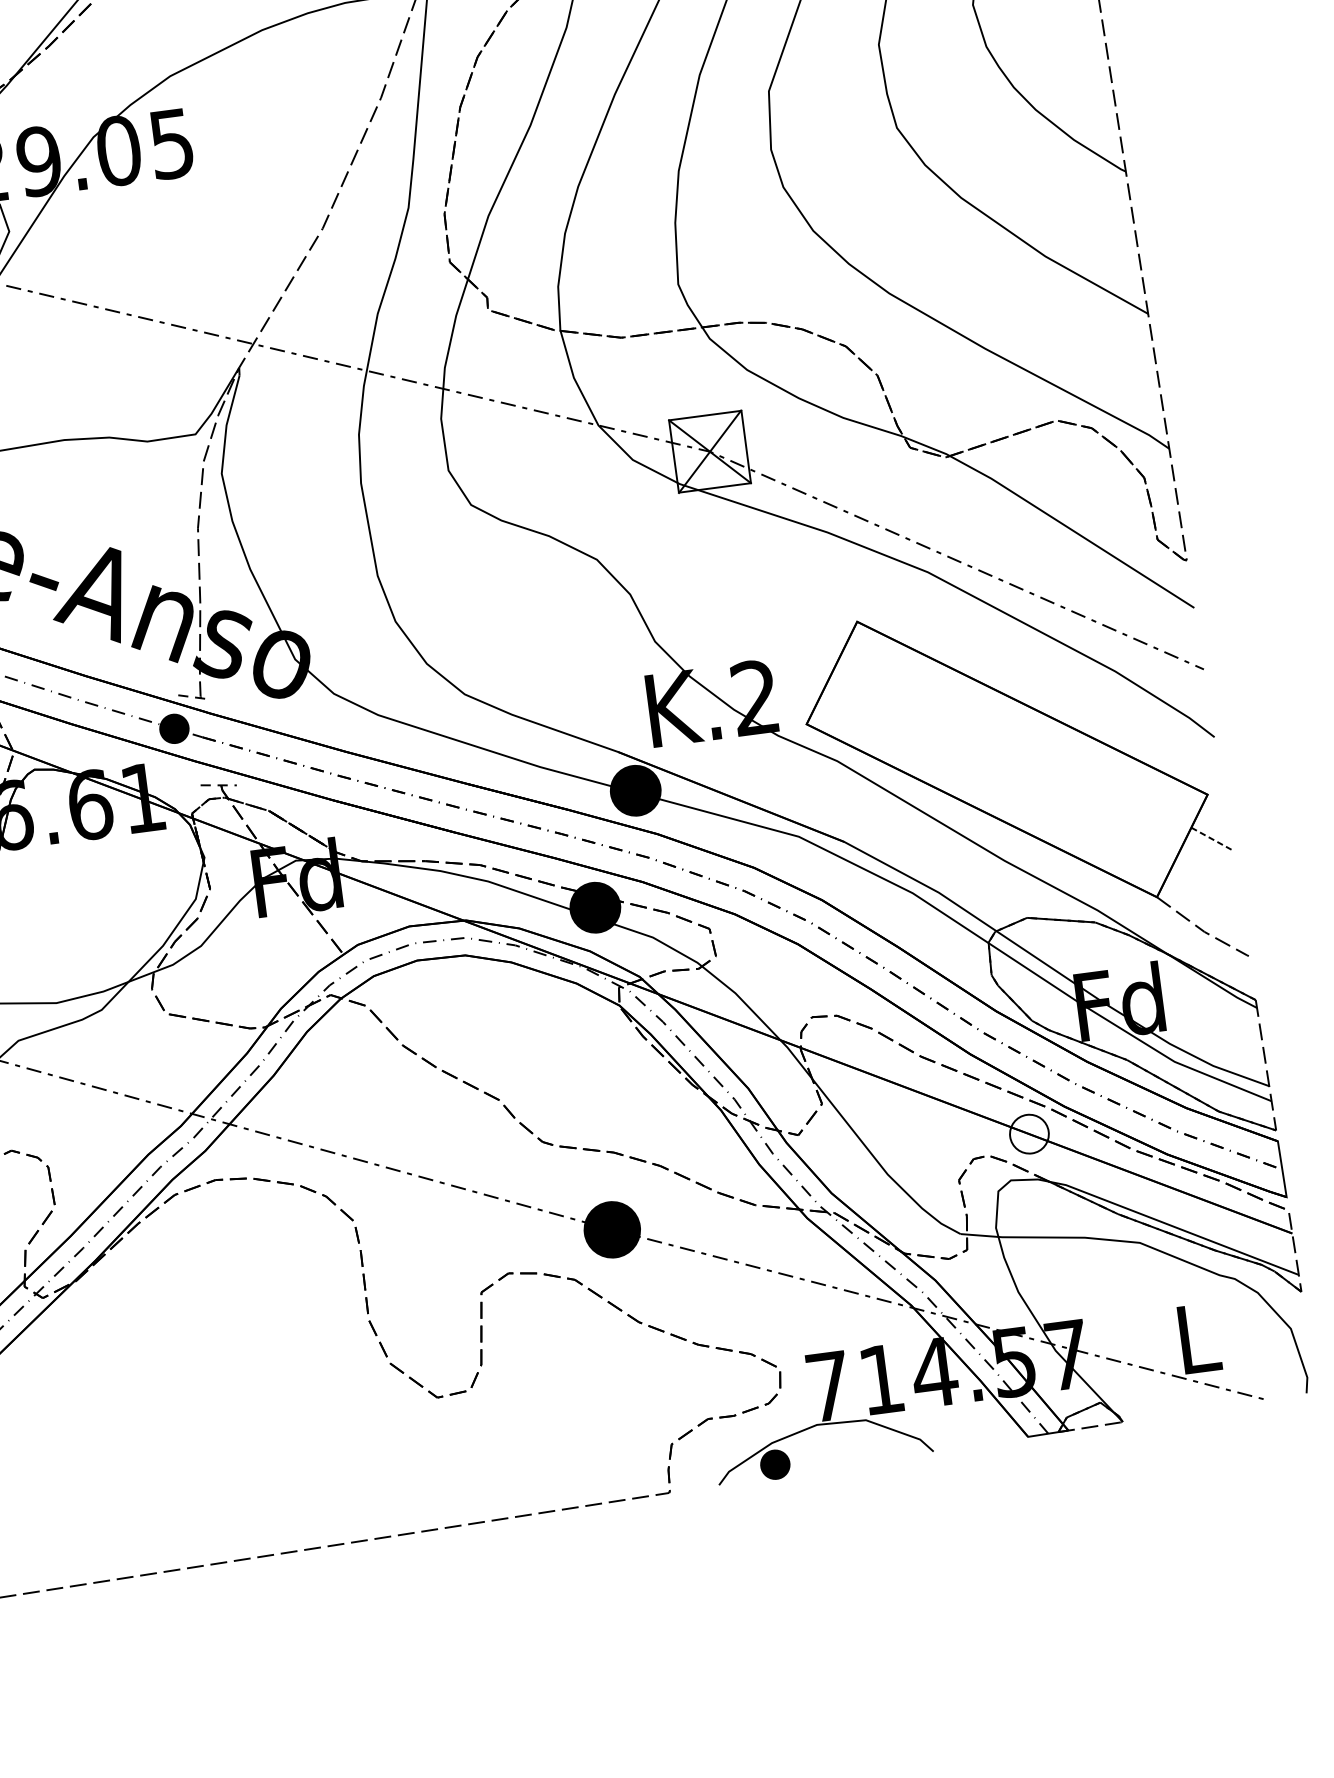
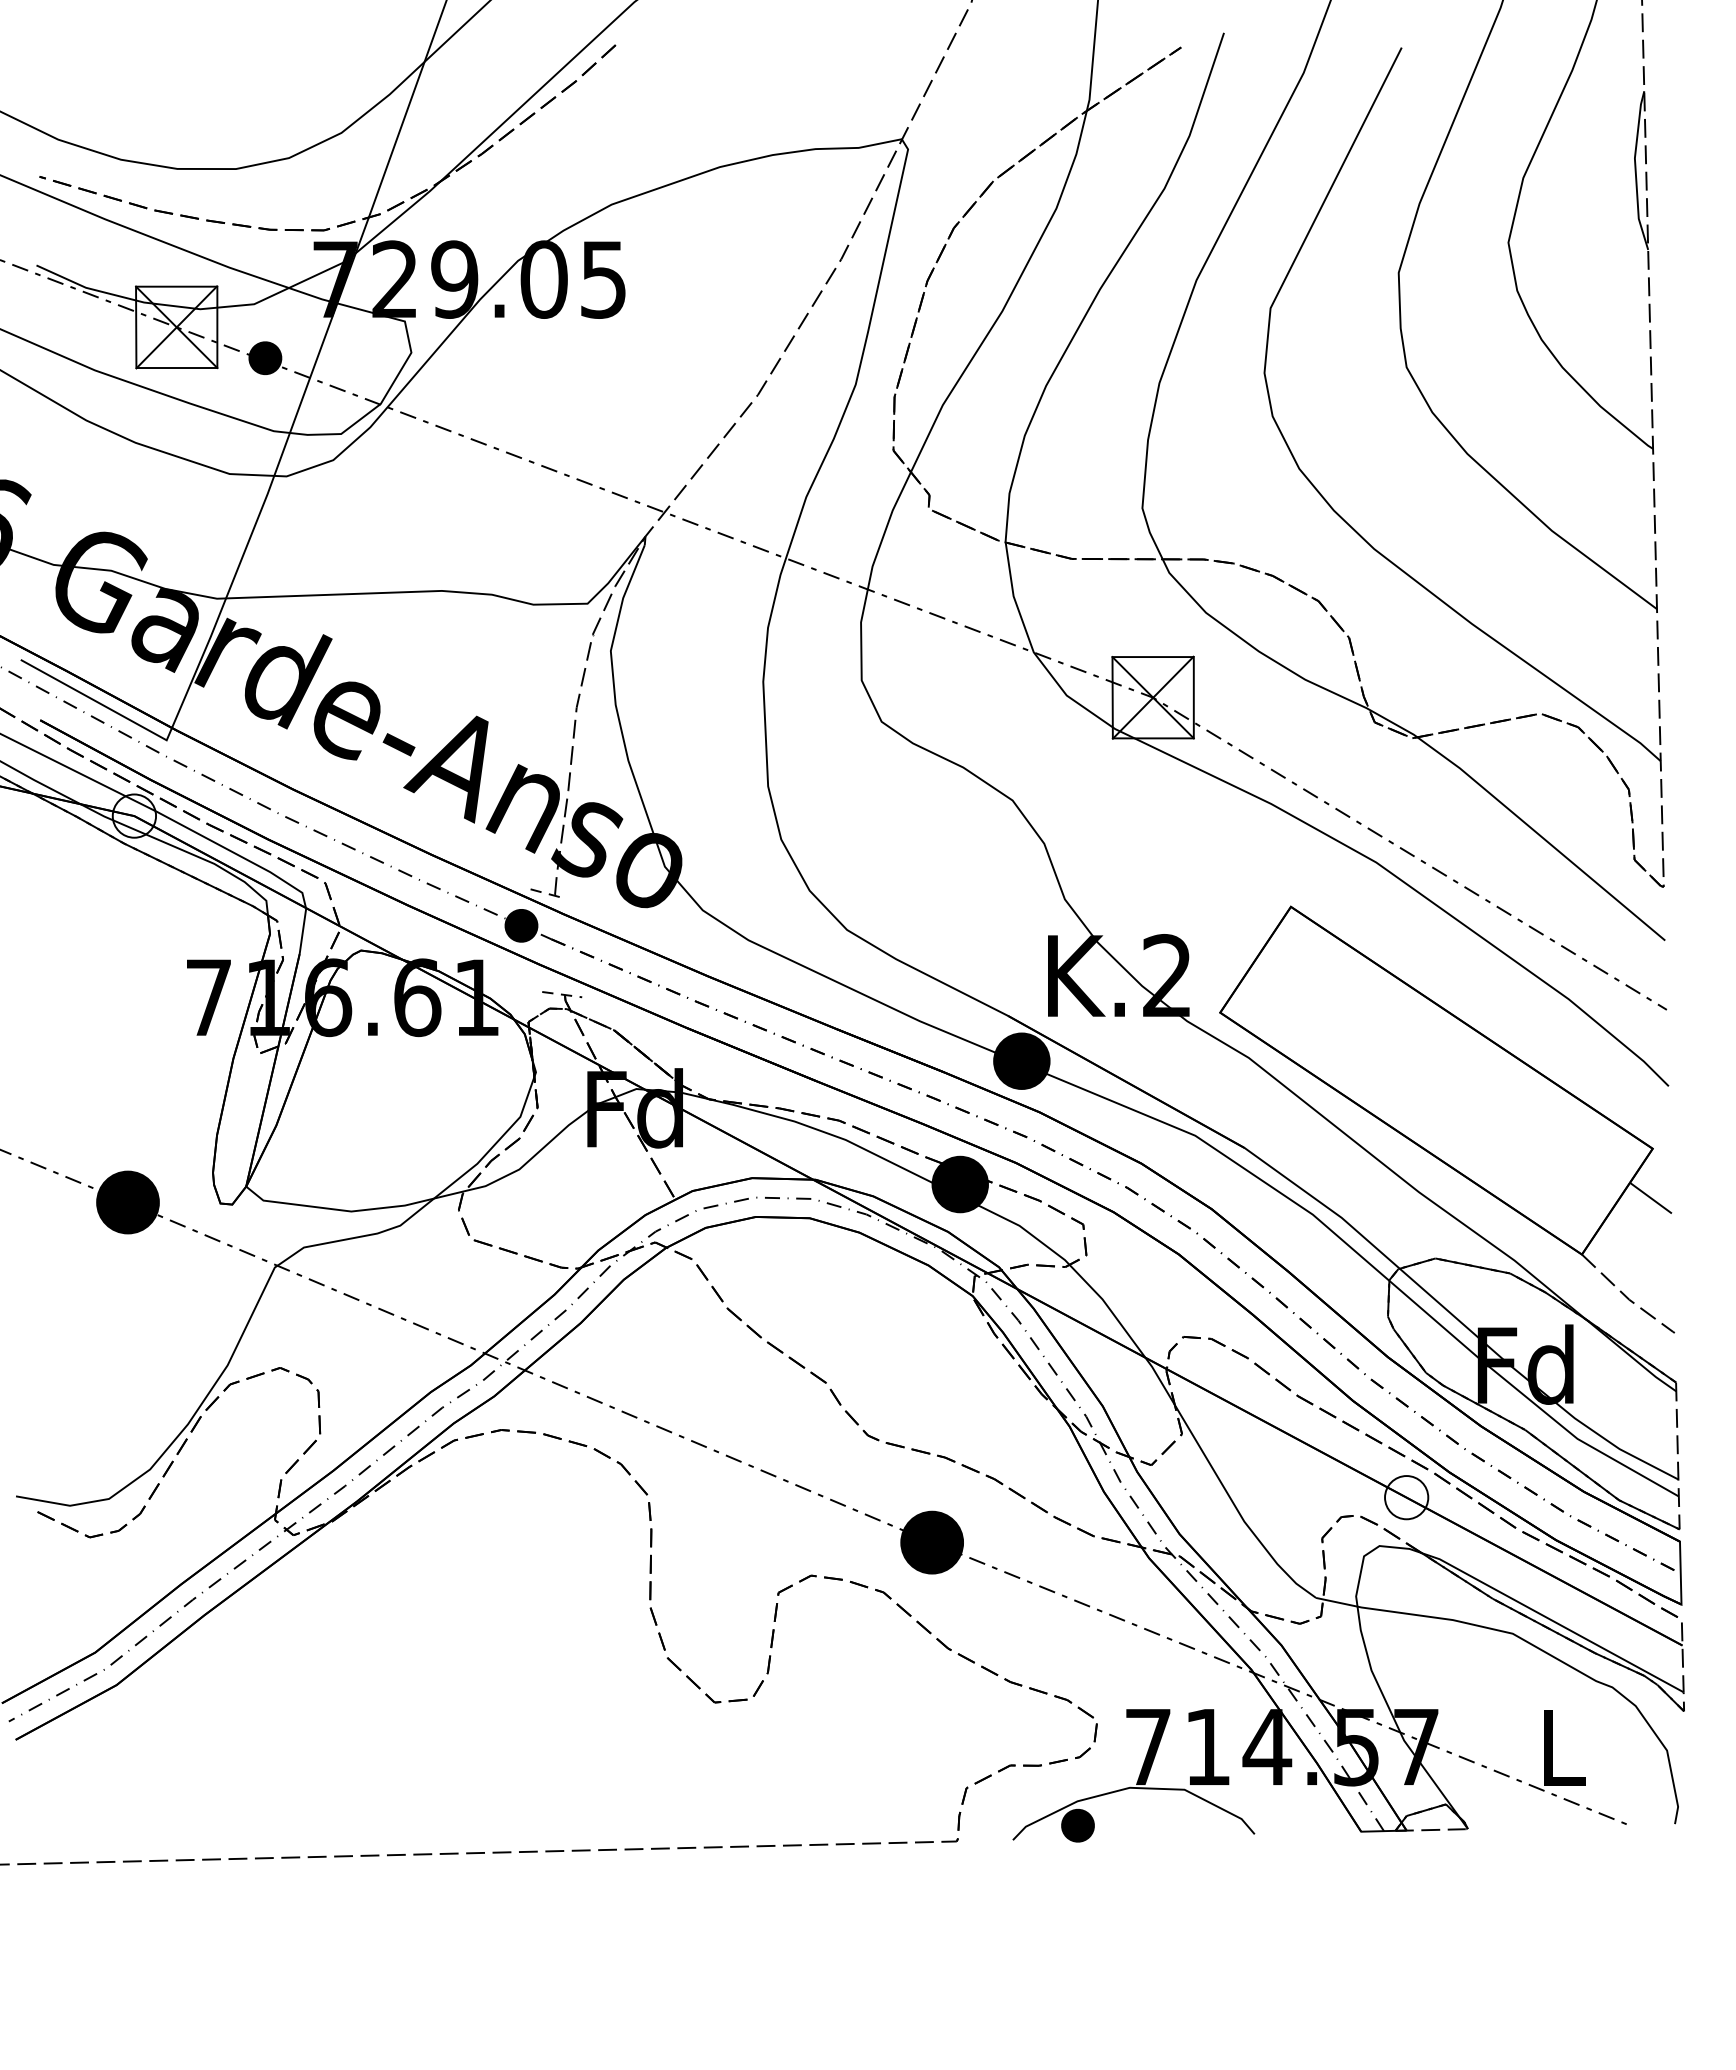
line: (1211, 839) -> (1650, 1198), dashed -> solid

